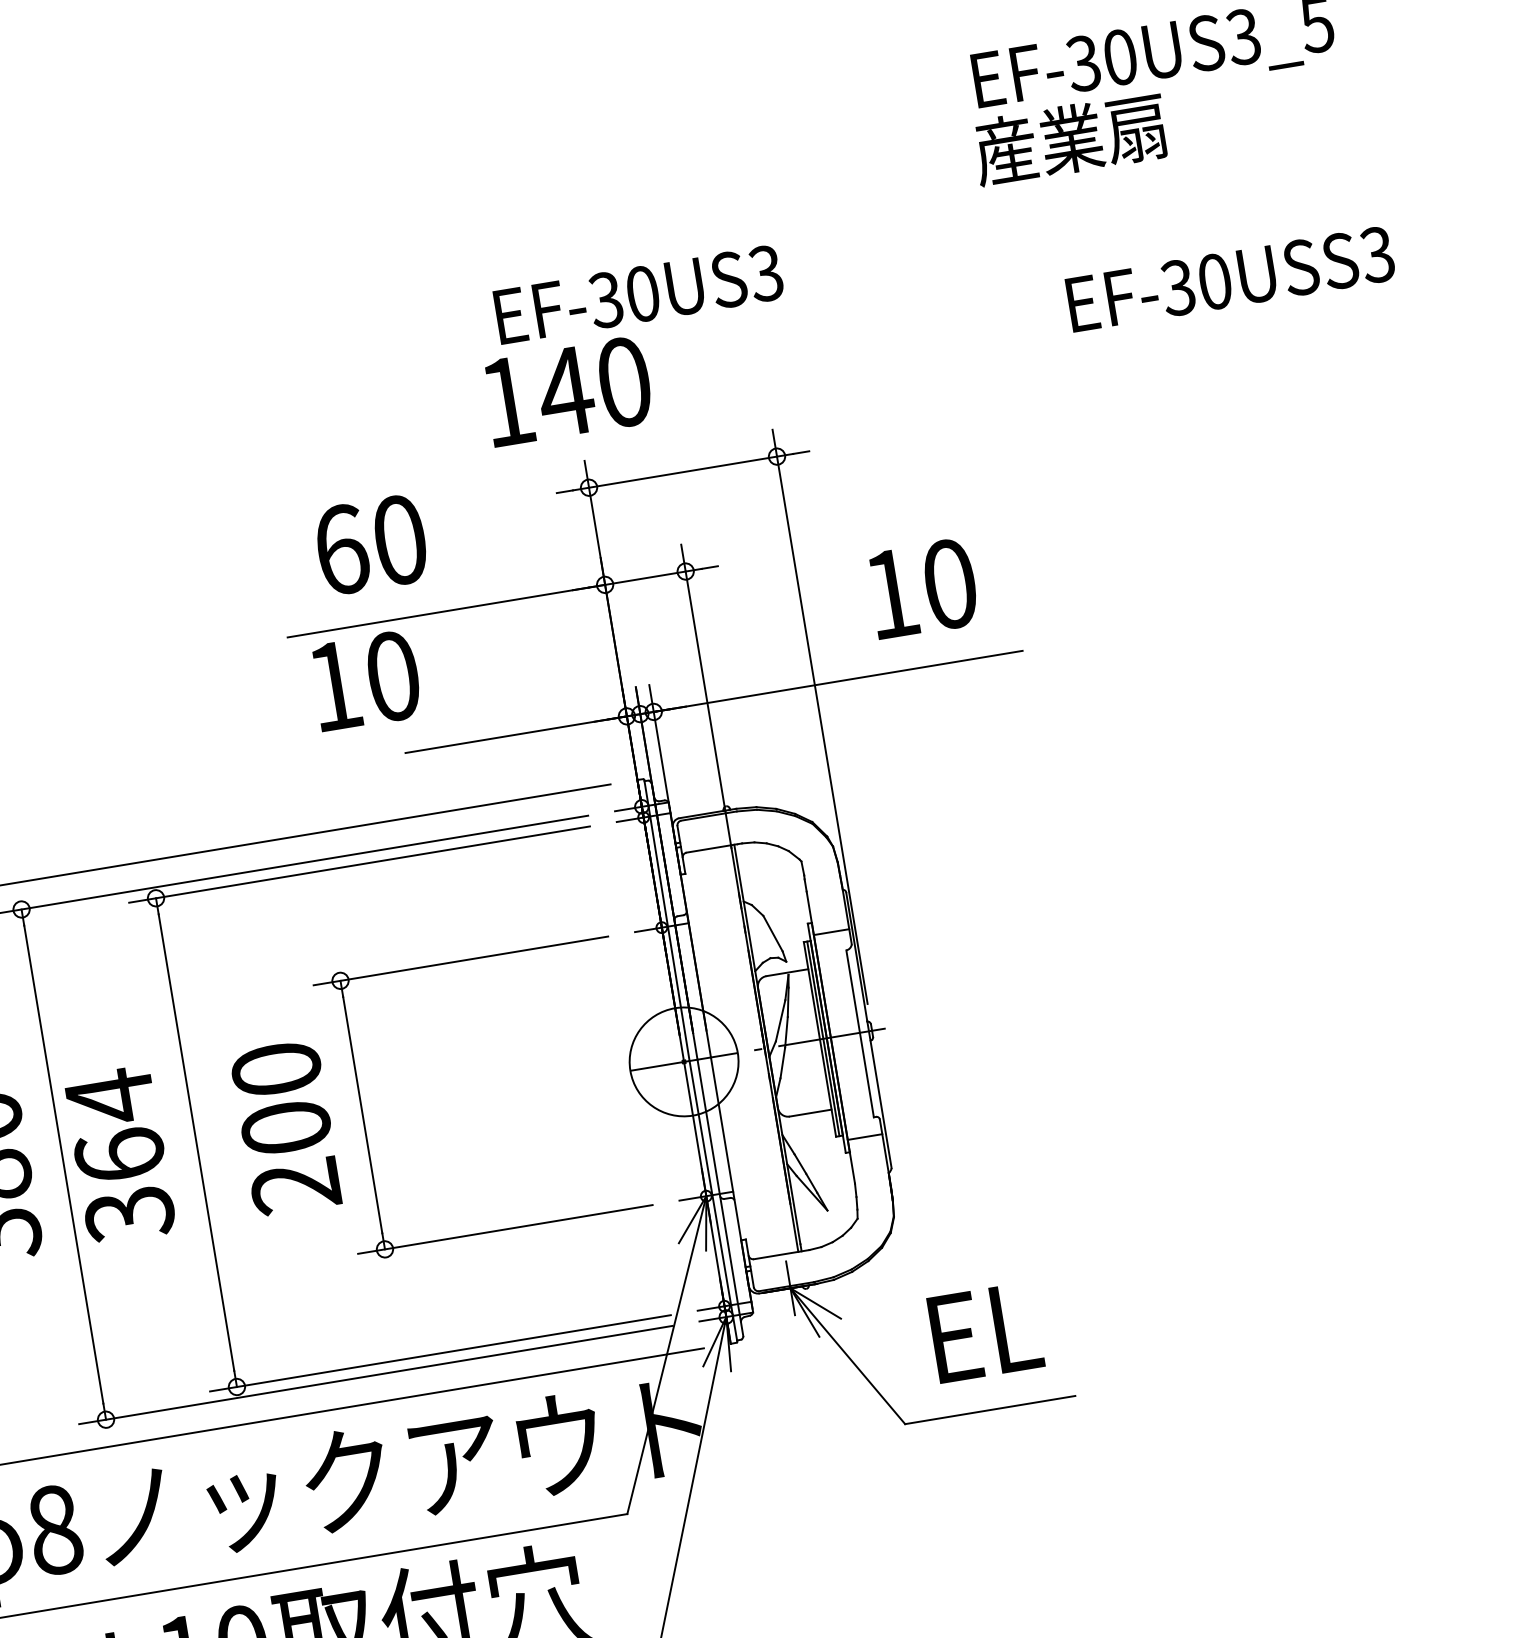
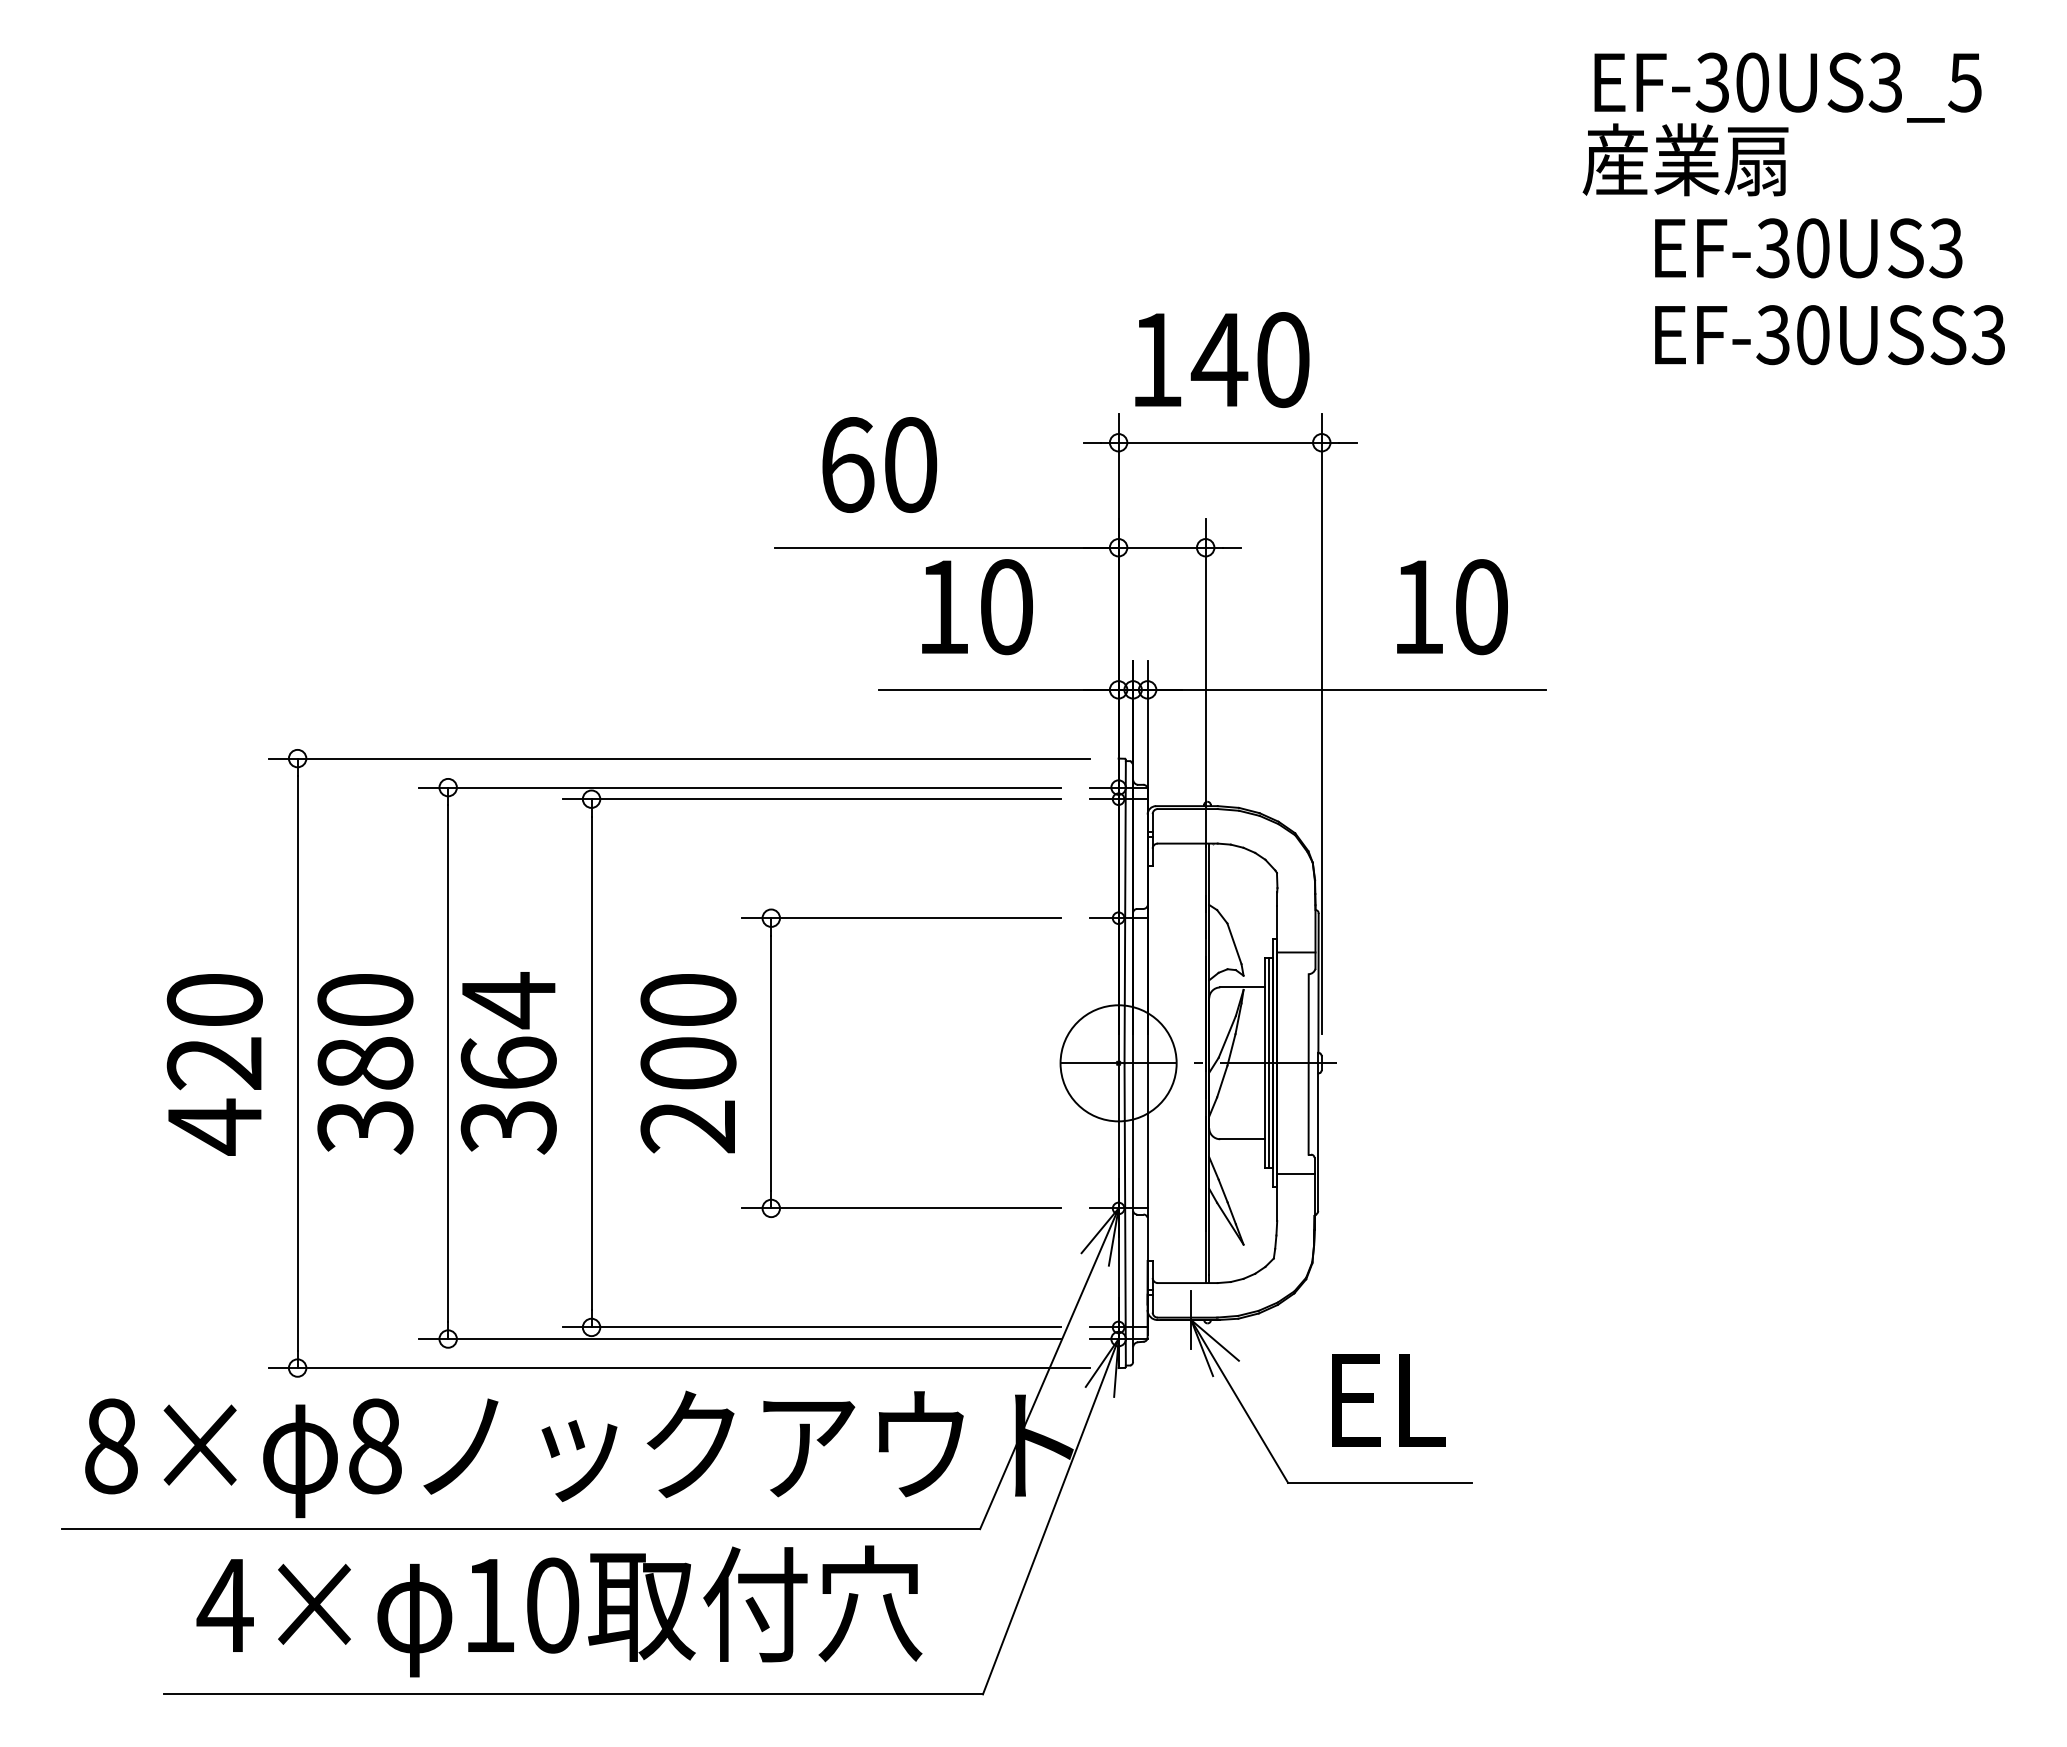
text: (638, 294) -> (1808, 248), moved
text: (568, 391) -> (1222, 359), moved
text: (366, 681) -> (977, 607), moved

